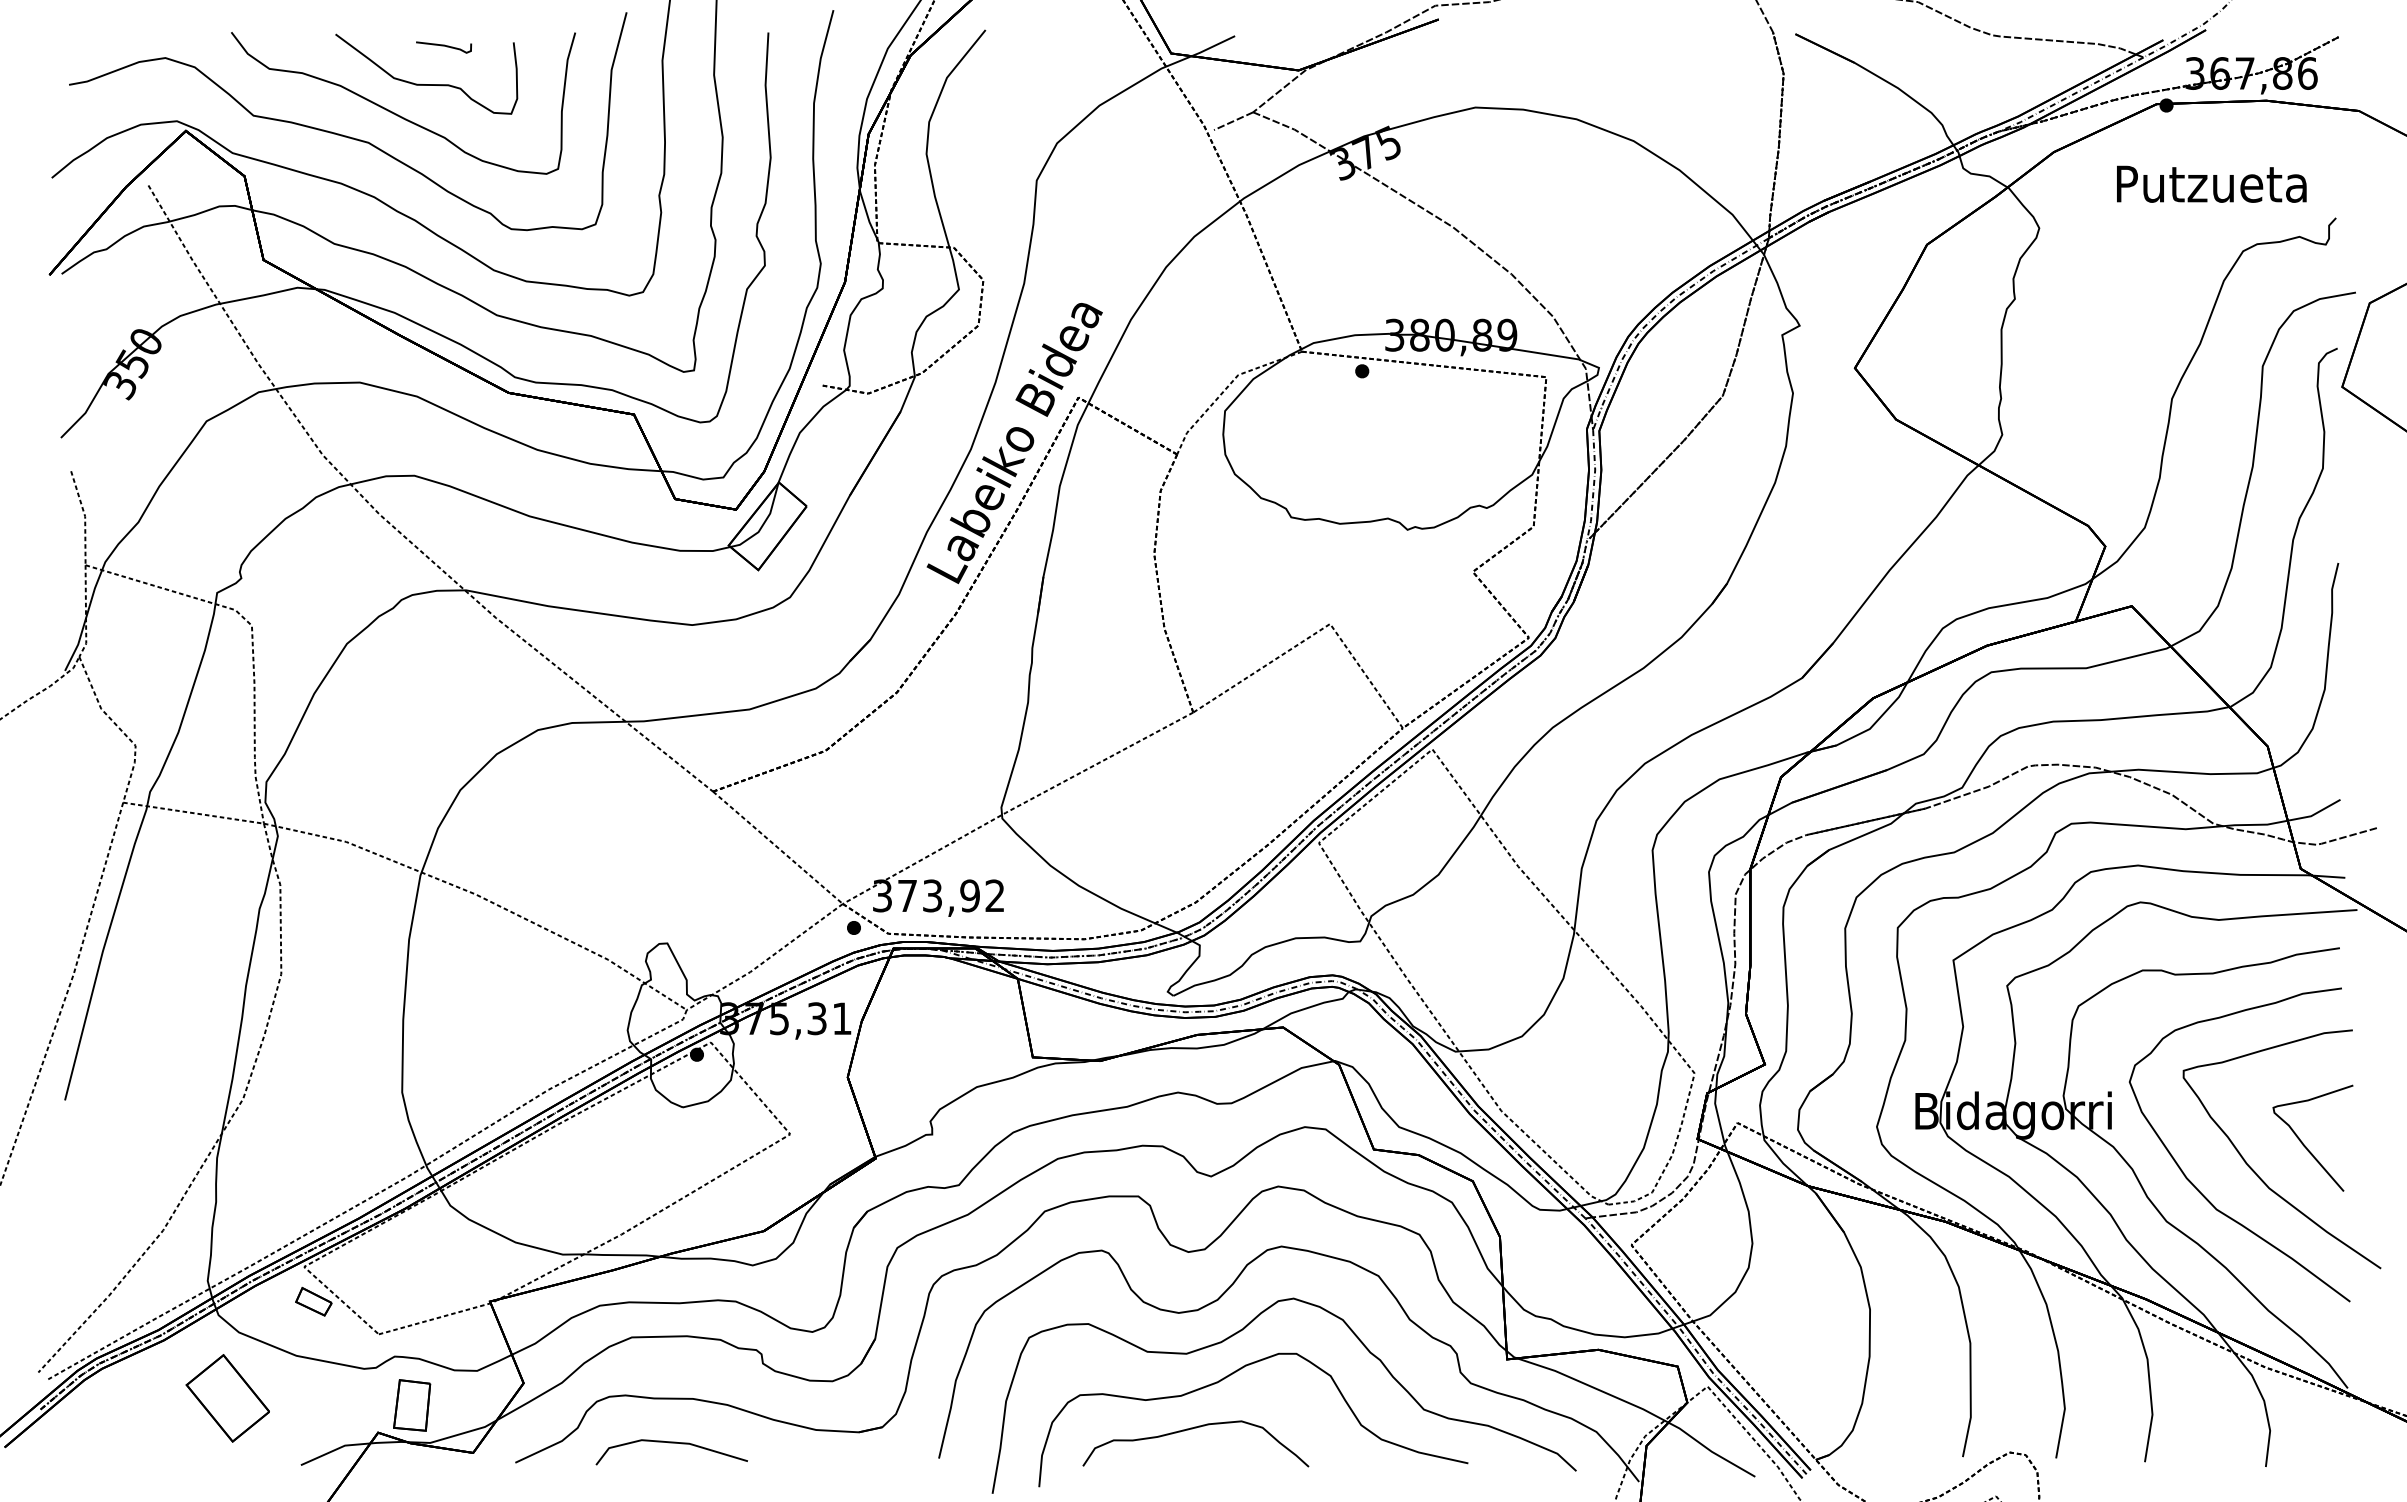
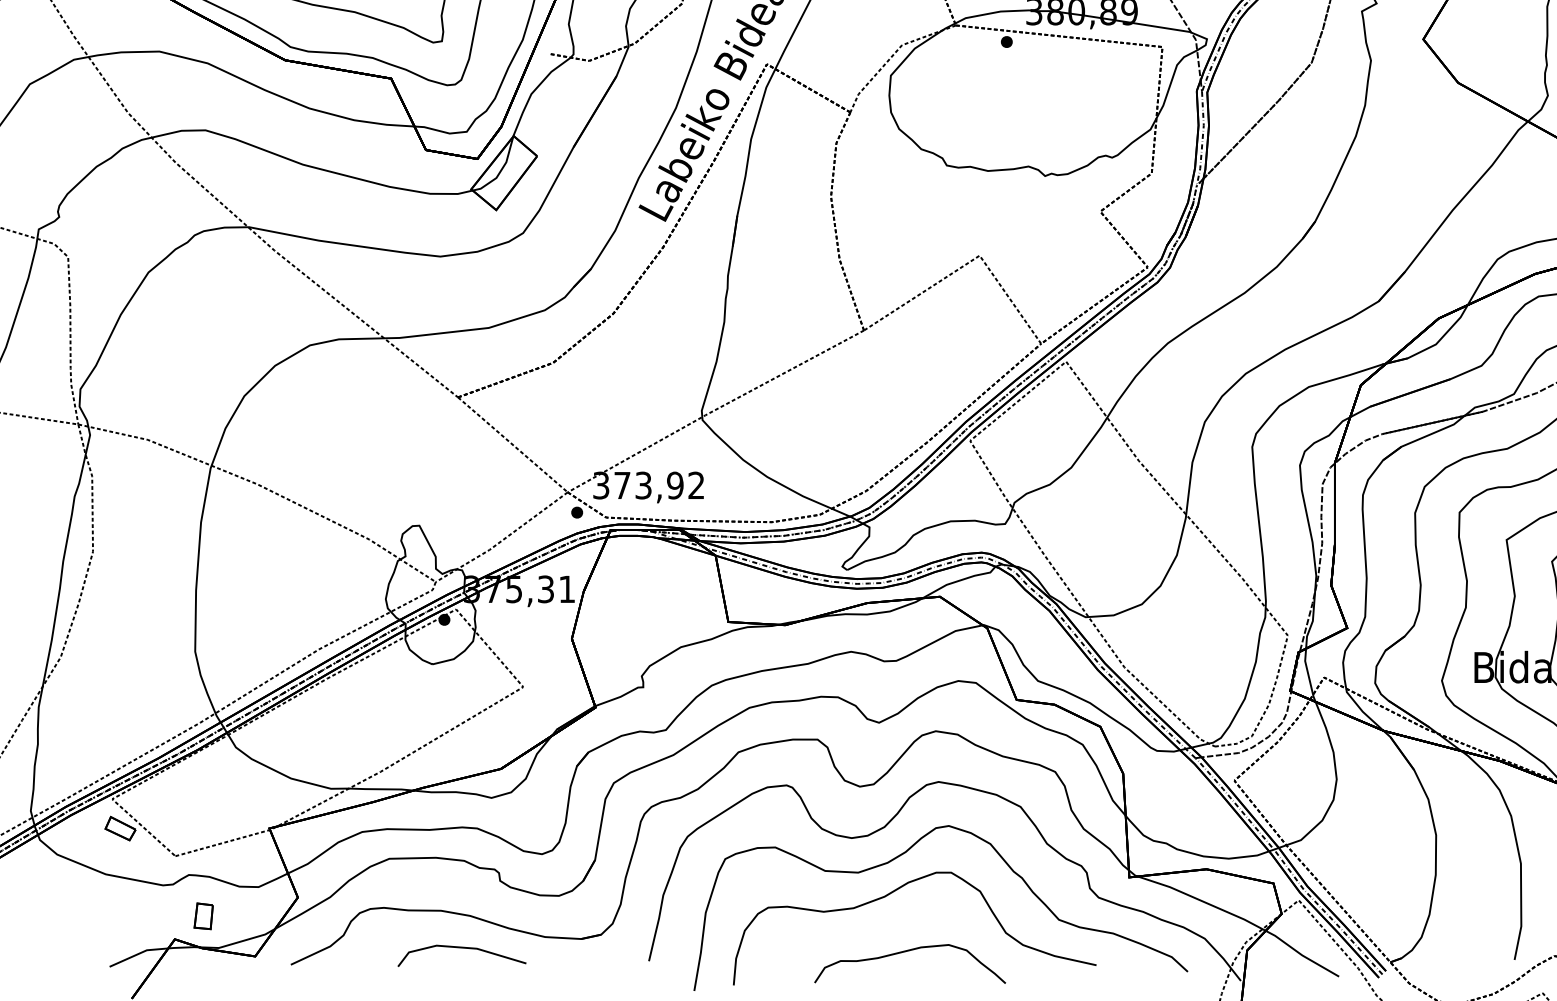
part: (227, 1398) -> (47, 910), removed
part: (412, 1405) -> (203, 916), size x0.6
curve: (1192, 1429) -> (907, 951), moved
line: (671, 1443) -> (461, 948), moved

